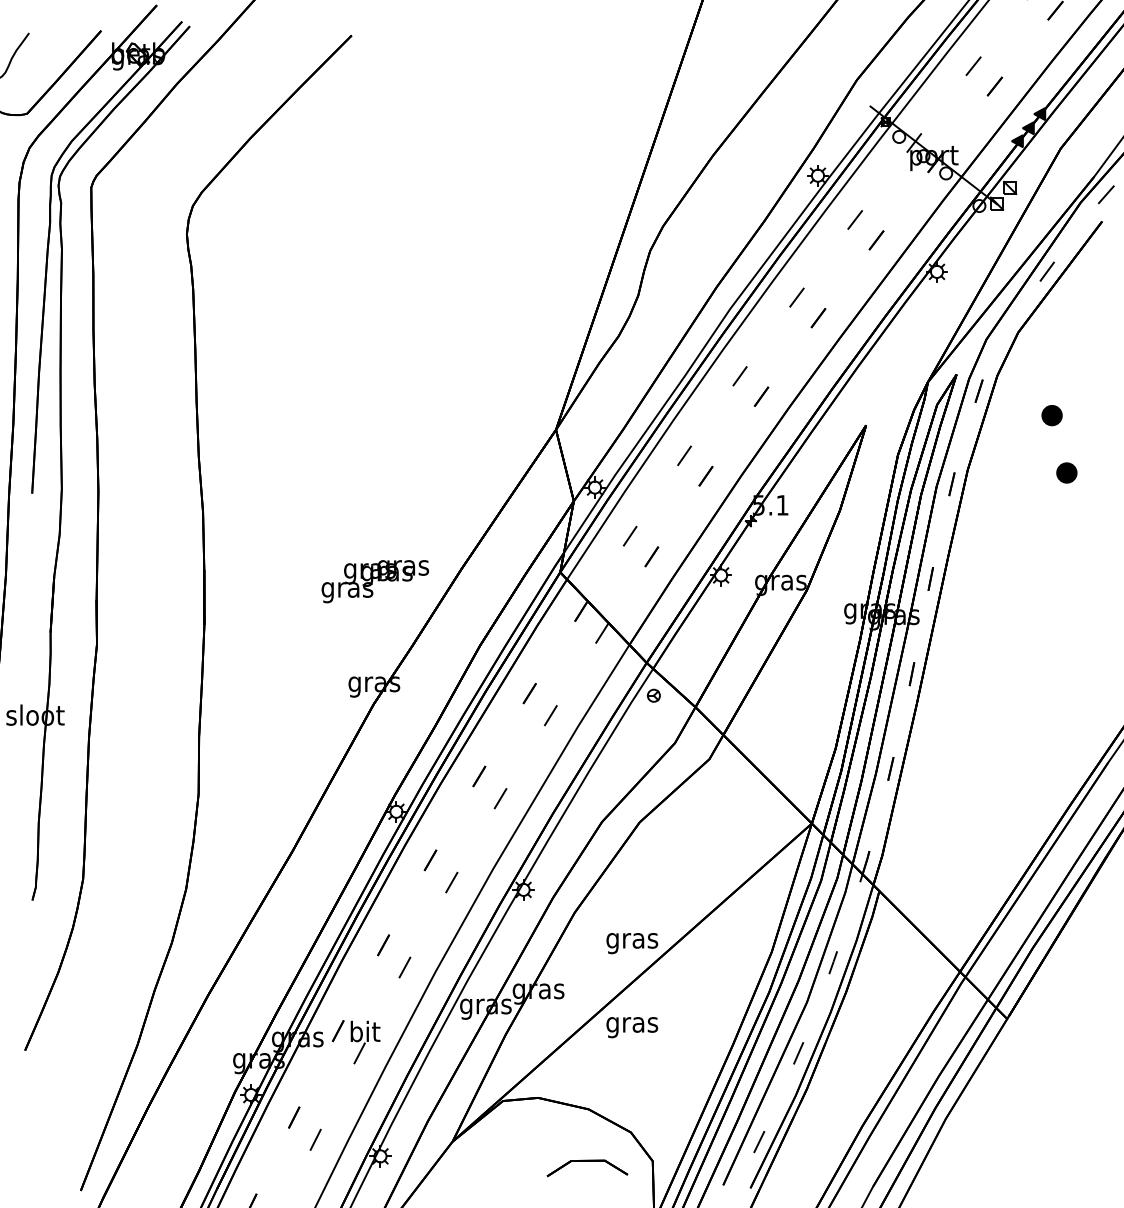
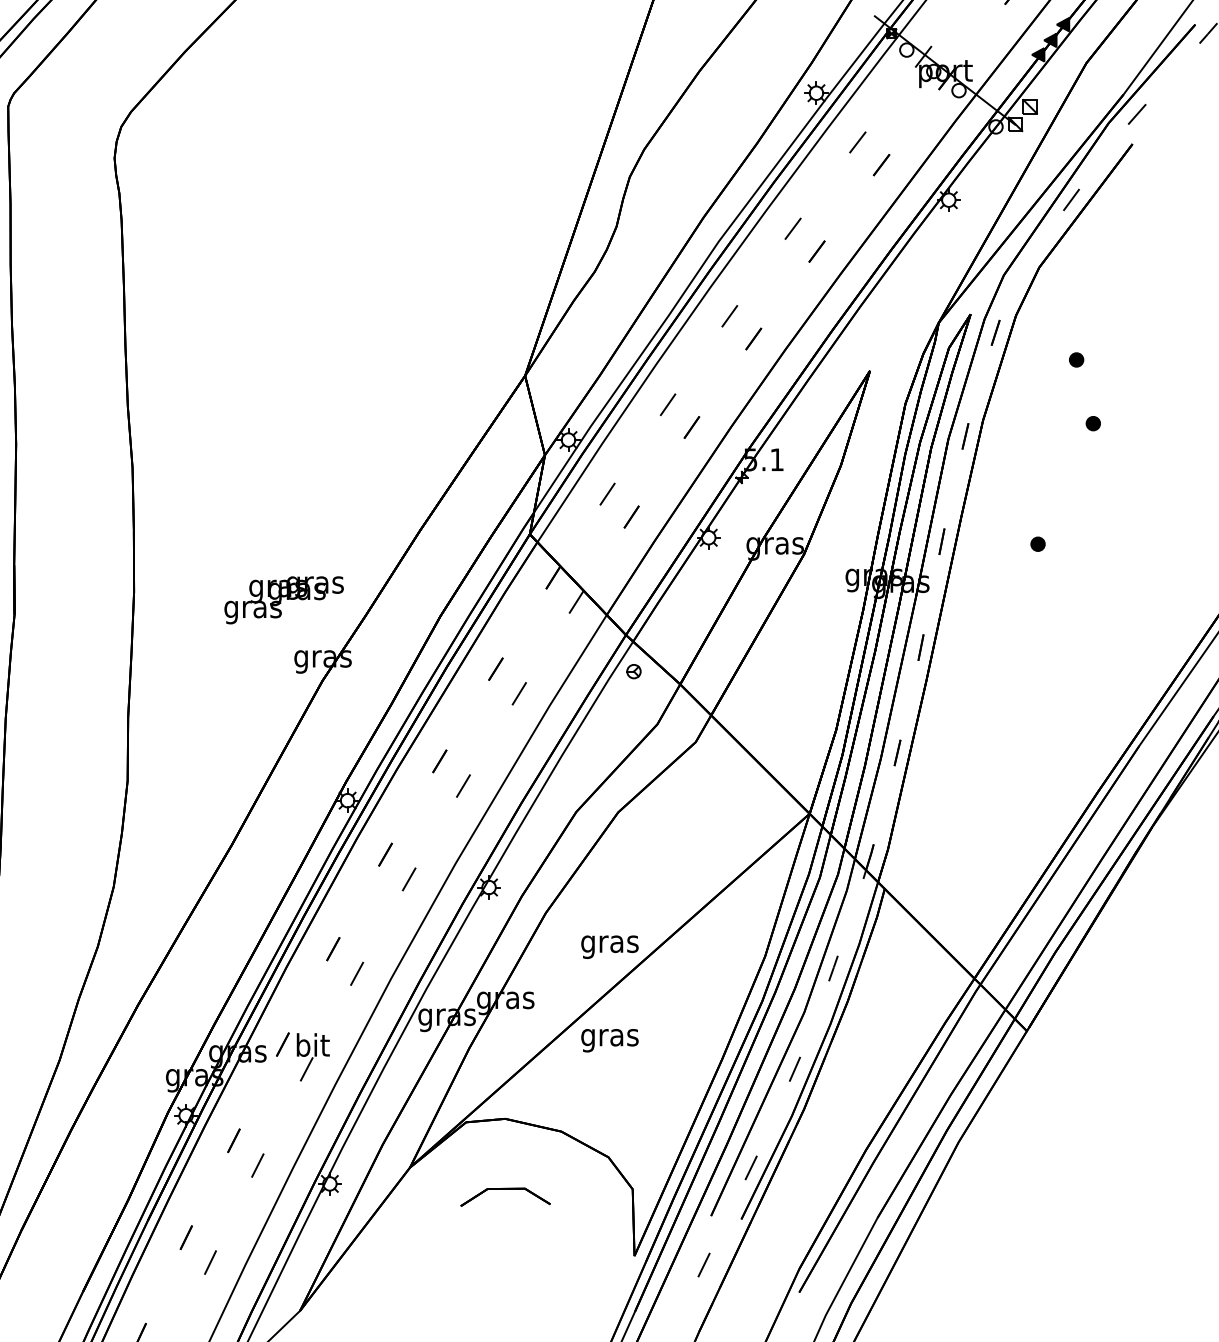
part: (1051, 415) -> (1076, 359), size x0.62
part: (1066, 472) -> (1092, 423), size x0.62
text: (374, 581) -> (283, 600), moved
part: (1017, 581) -> (1038, 544), added
part: (587, 1161) -> (505, 1189), moved

